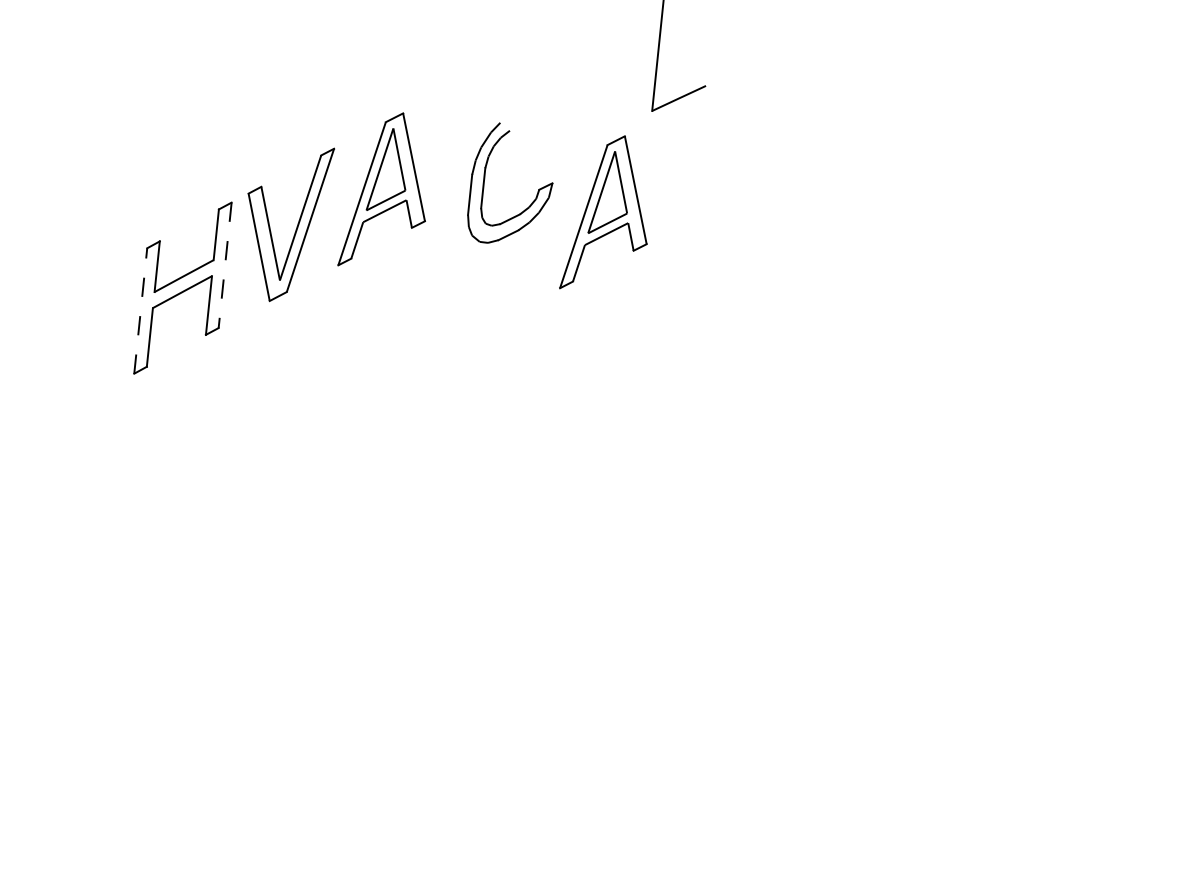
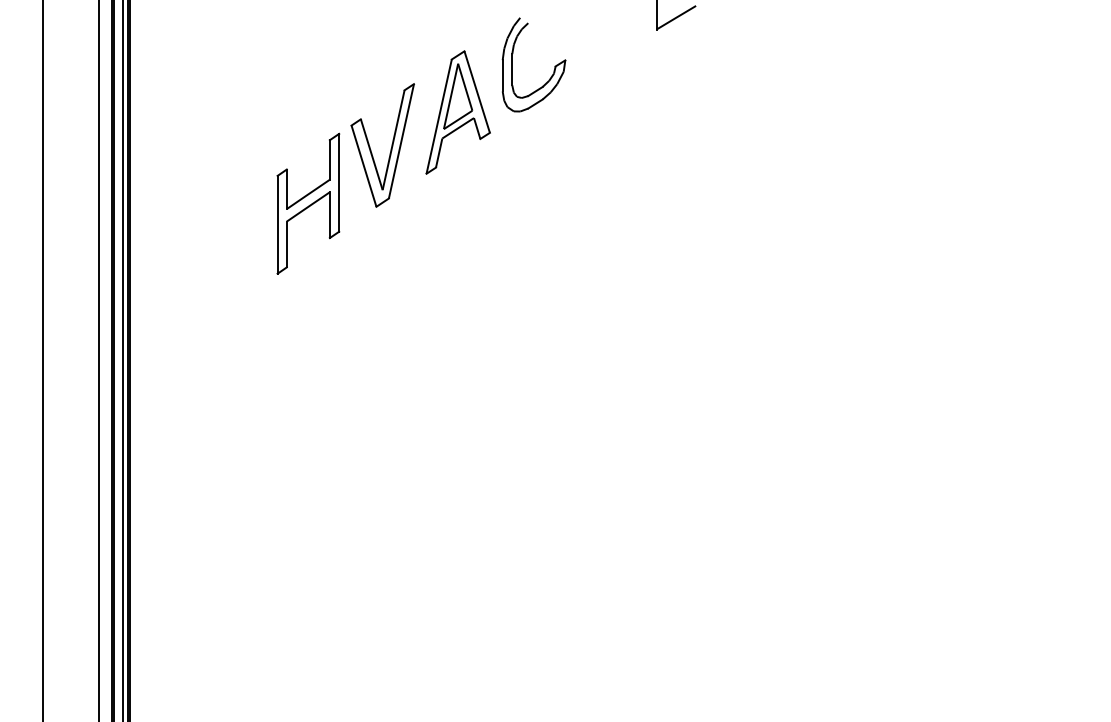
part: (535, 194) -> (553, 70), moved
part: (607, 213) -> (630, 112), removed
line: (225, 264) -> (339, 182), dashed -> solid
line: (140, 310) -> (277, 224), dashed -> solid

